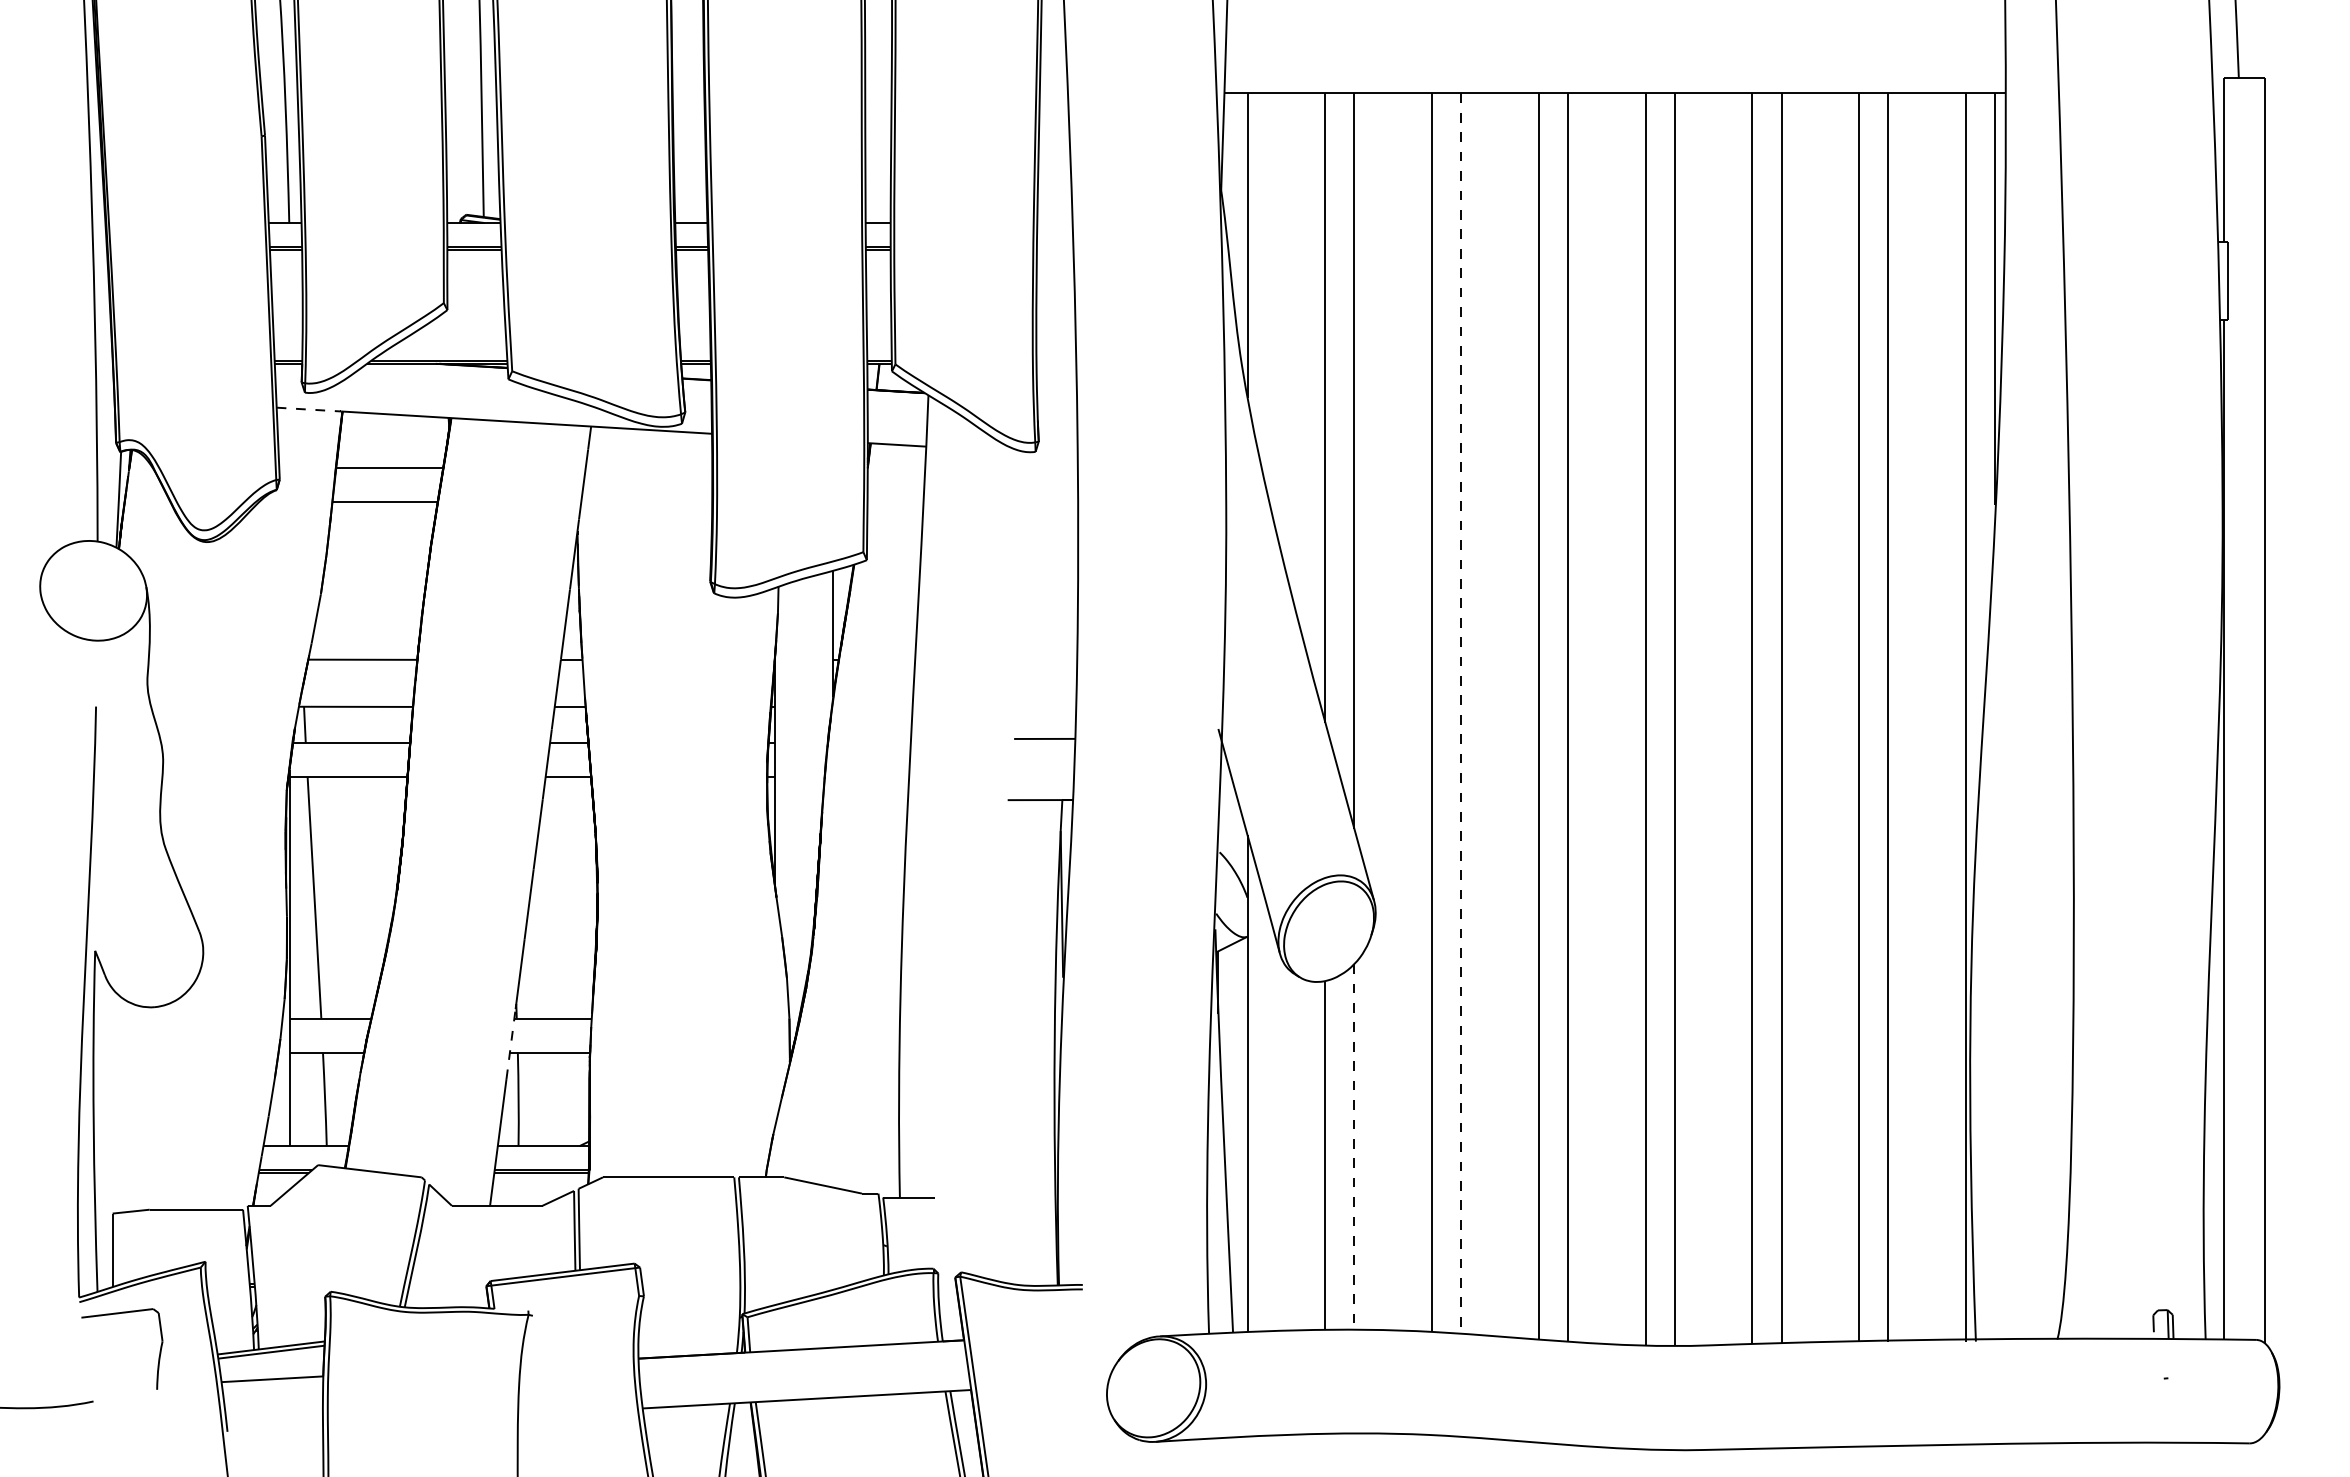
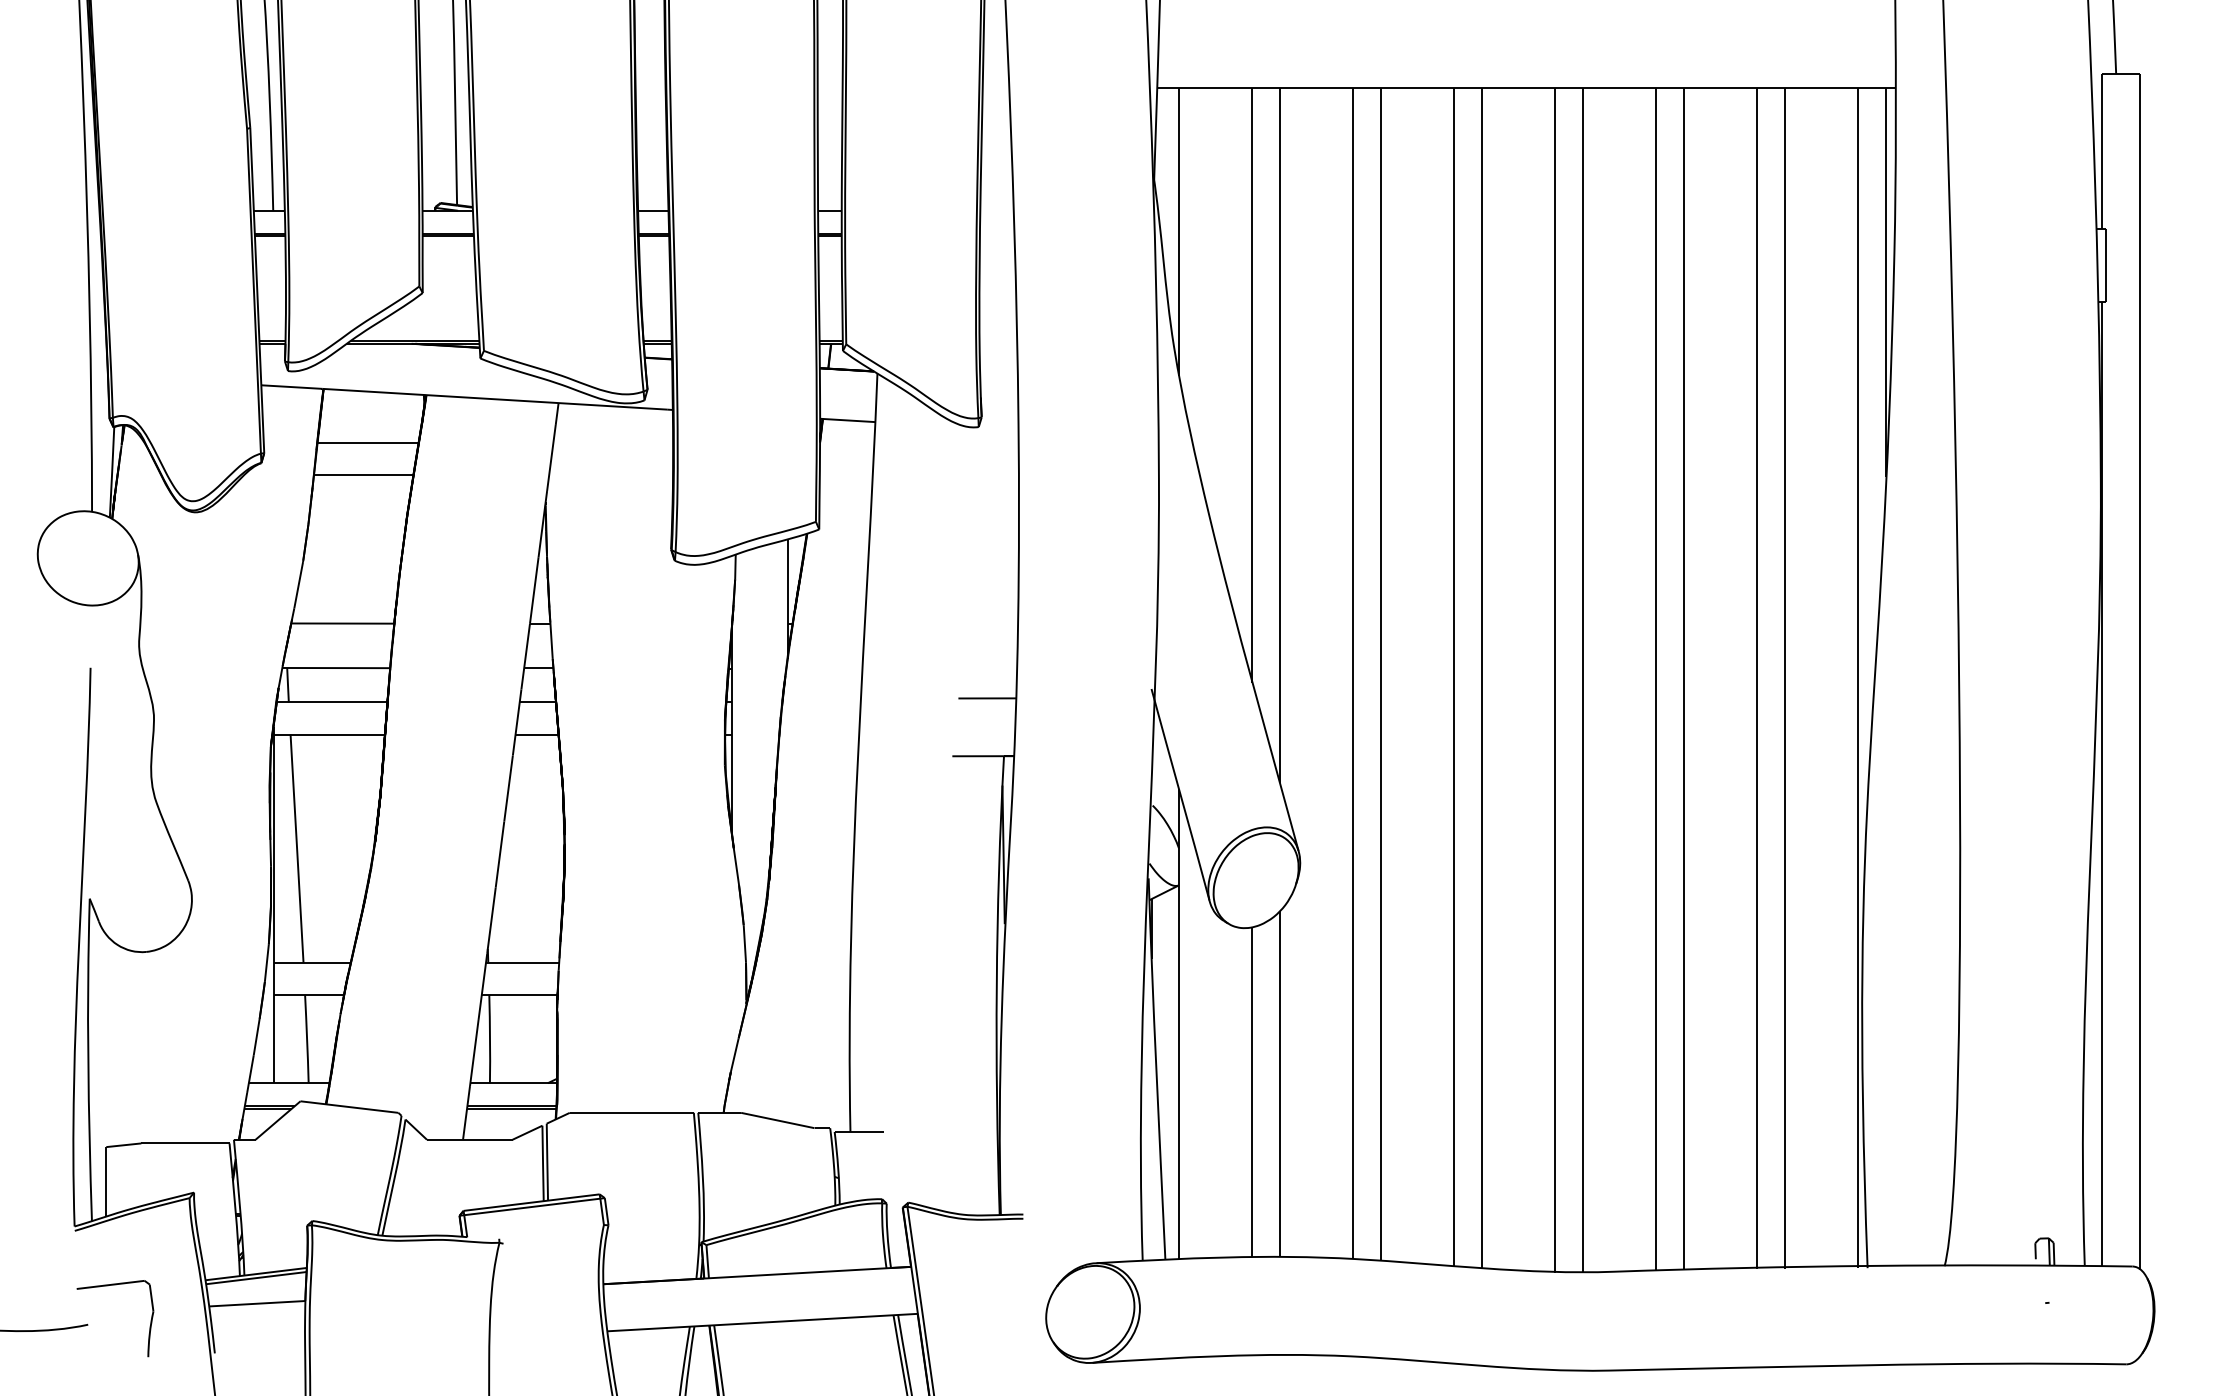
line: (309, 409) -> (292, 386), dashed -> solid
line: (1461, 714) -> (1381, 675), dashed -> solid
line: (511, 1043) -> (483, 986), dashed -> solid
line: (1354, 1146) -> (1280, 1083), dashed -> solid
part: (118, 1314) -> (111, 1285), moved

